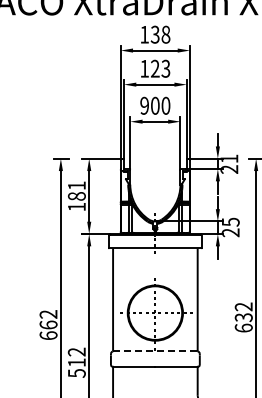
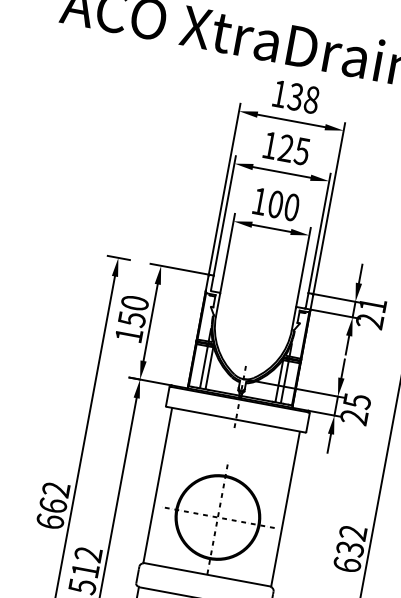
text: (166, 68) -> (303, 151), 123 -> 125
text: (144, 105) -> (259, 200), 900 -> 100
text: (76, 190) -> (133, 310), 181 -> 150
line: (155, 351) -> (207, 575), dashed -> solid

